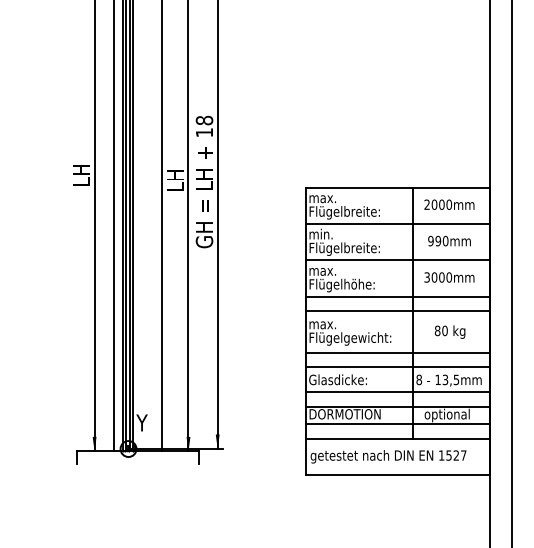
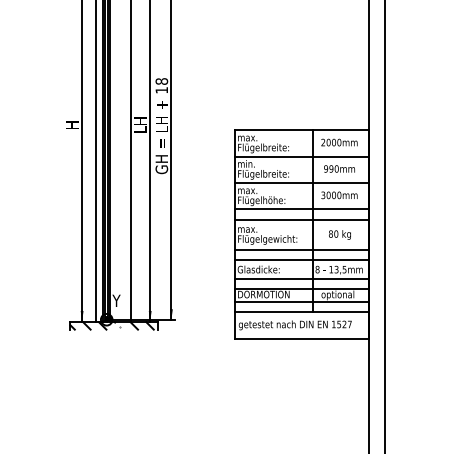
text: (81, 174) -> (72, 120), LH -> H
hatch: (135, 456) -> (111, 325), added

